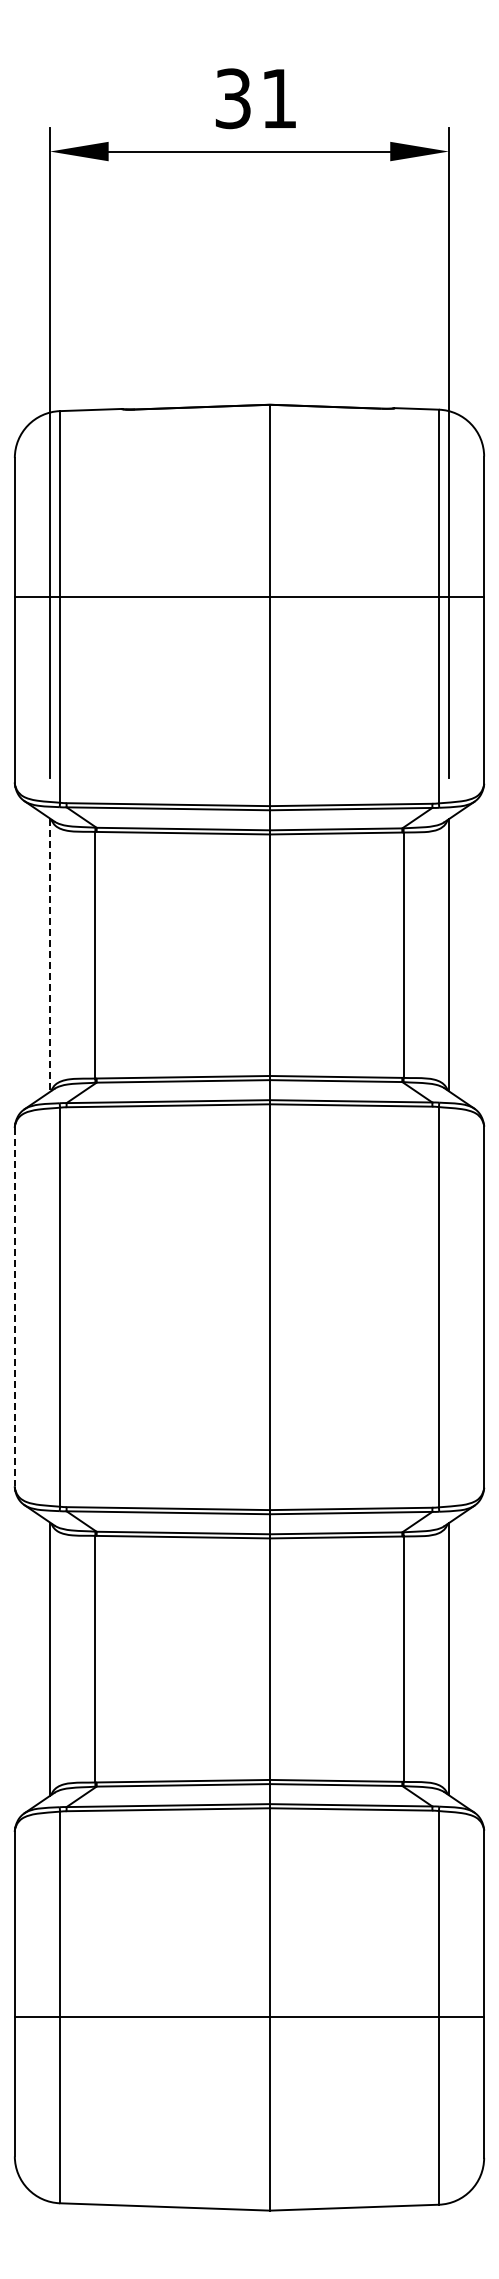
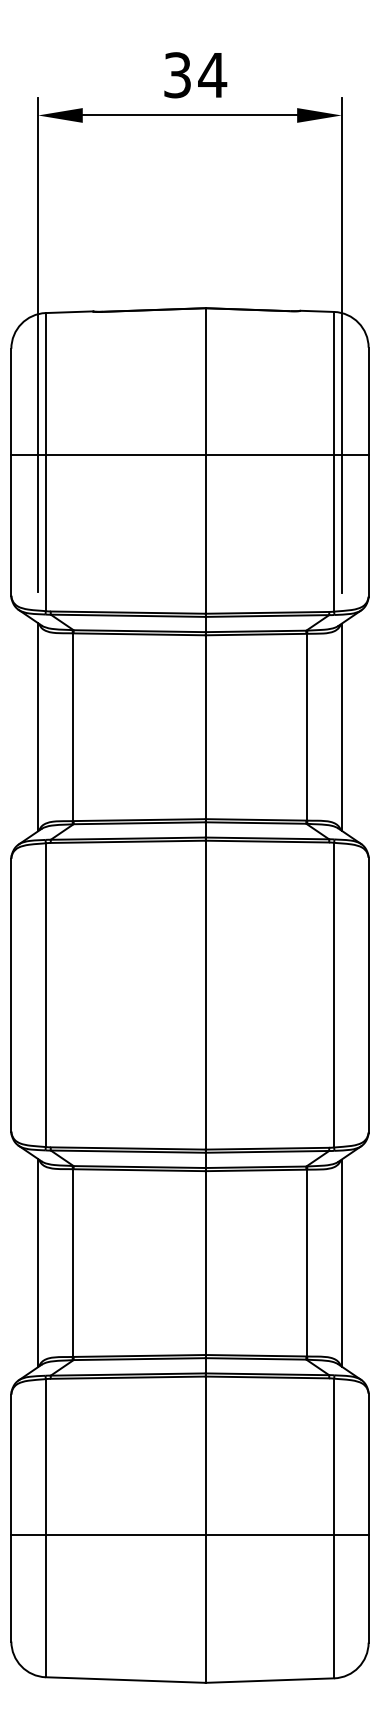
text: (279, 98) -> (212, 75), 31 -> 34
line: (50, 955) -> (38, 727), dashed -> solid
line: (14, 1307) -> (11, 995), dashed -> solid

